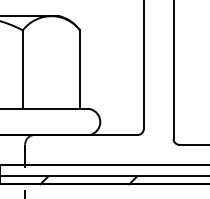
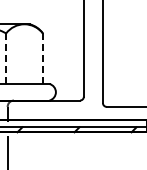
line: (23, 71) -> (6, 59), solid -> dashed
line: (79, 71) -> (42, 59), solid -> dashed

